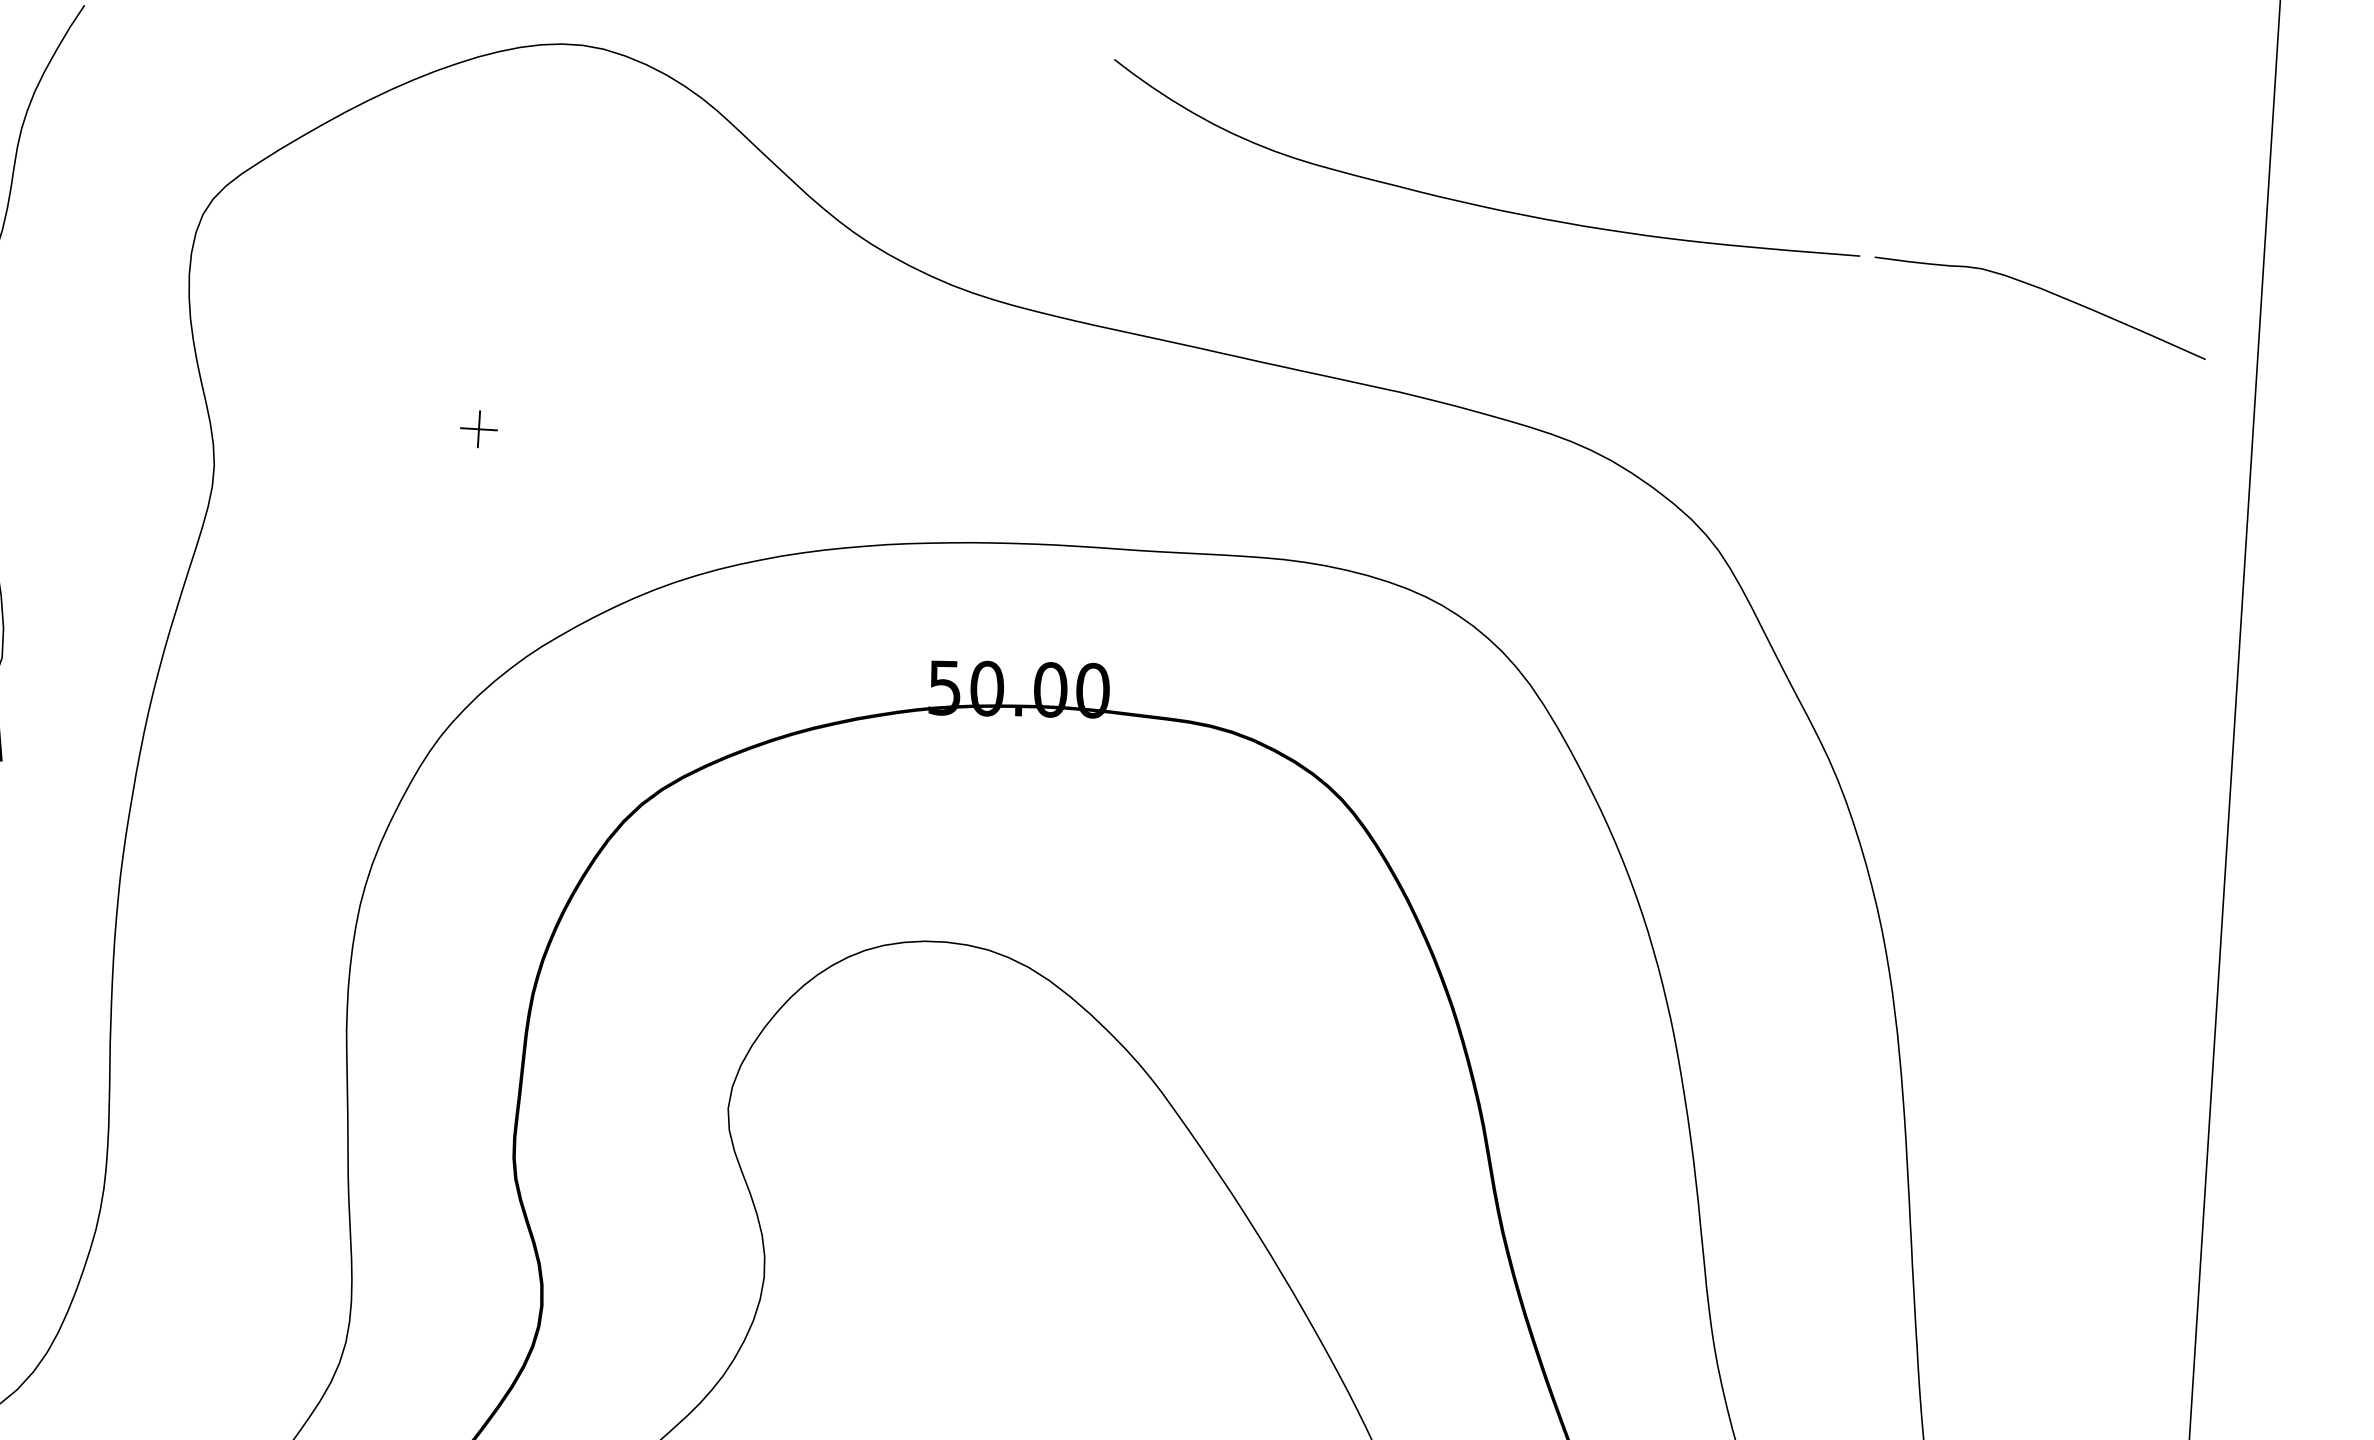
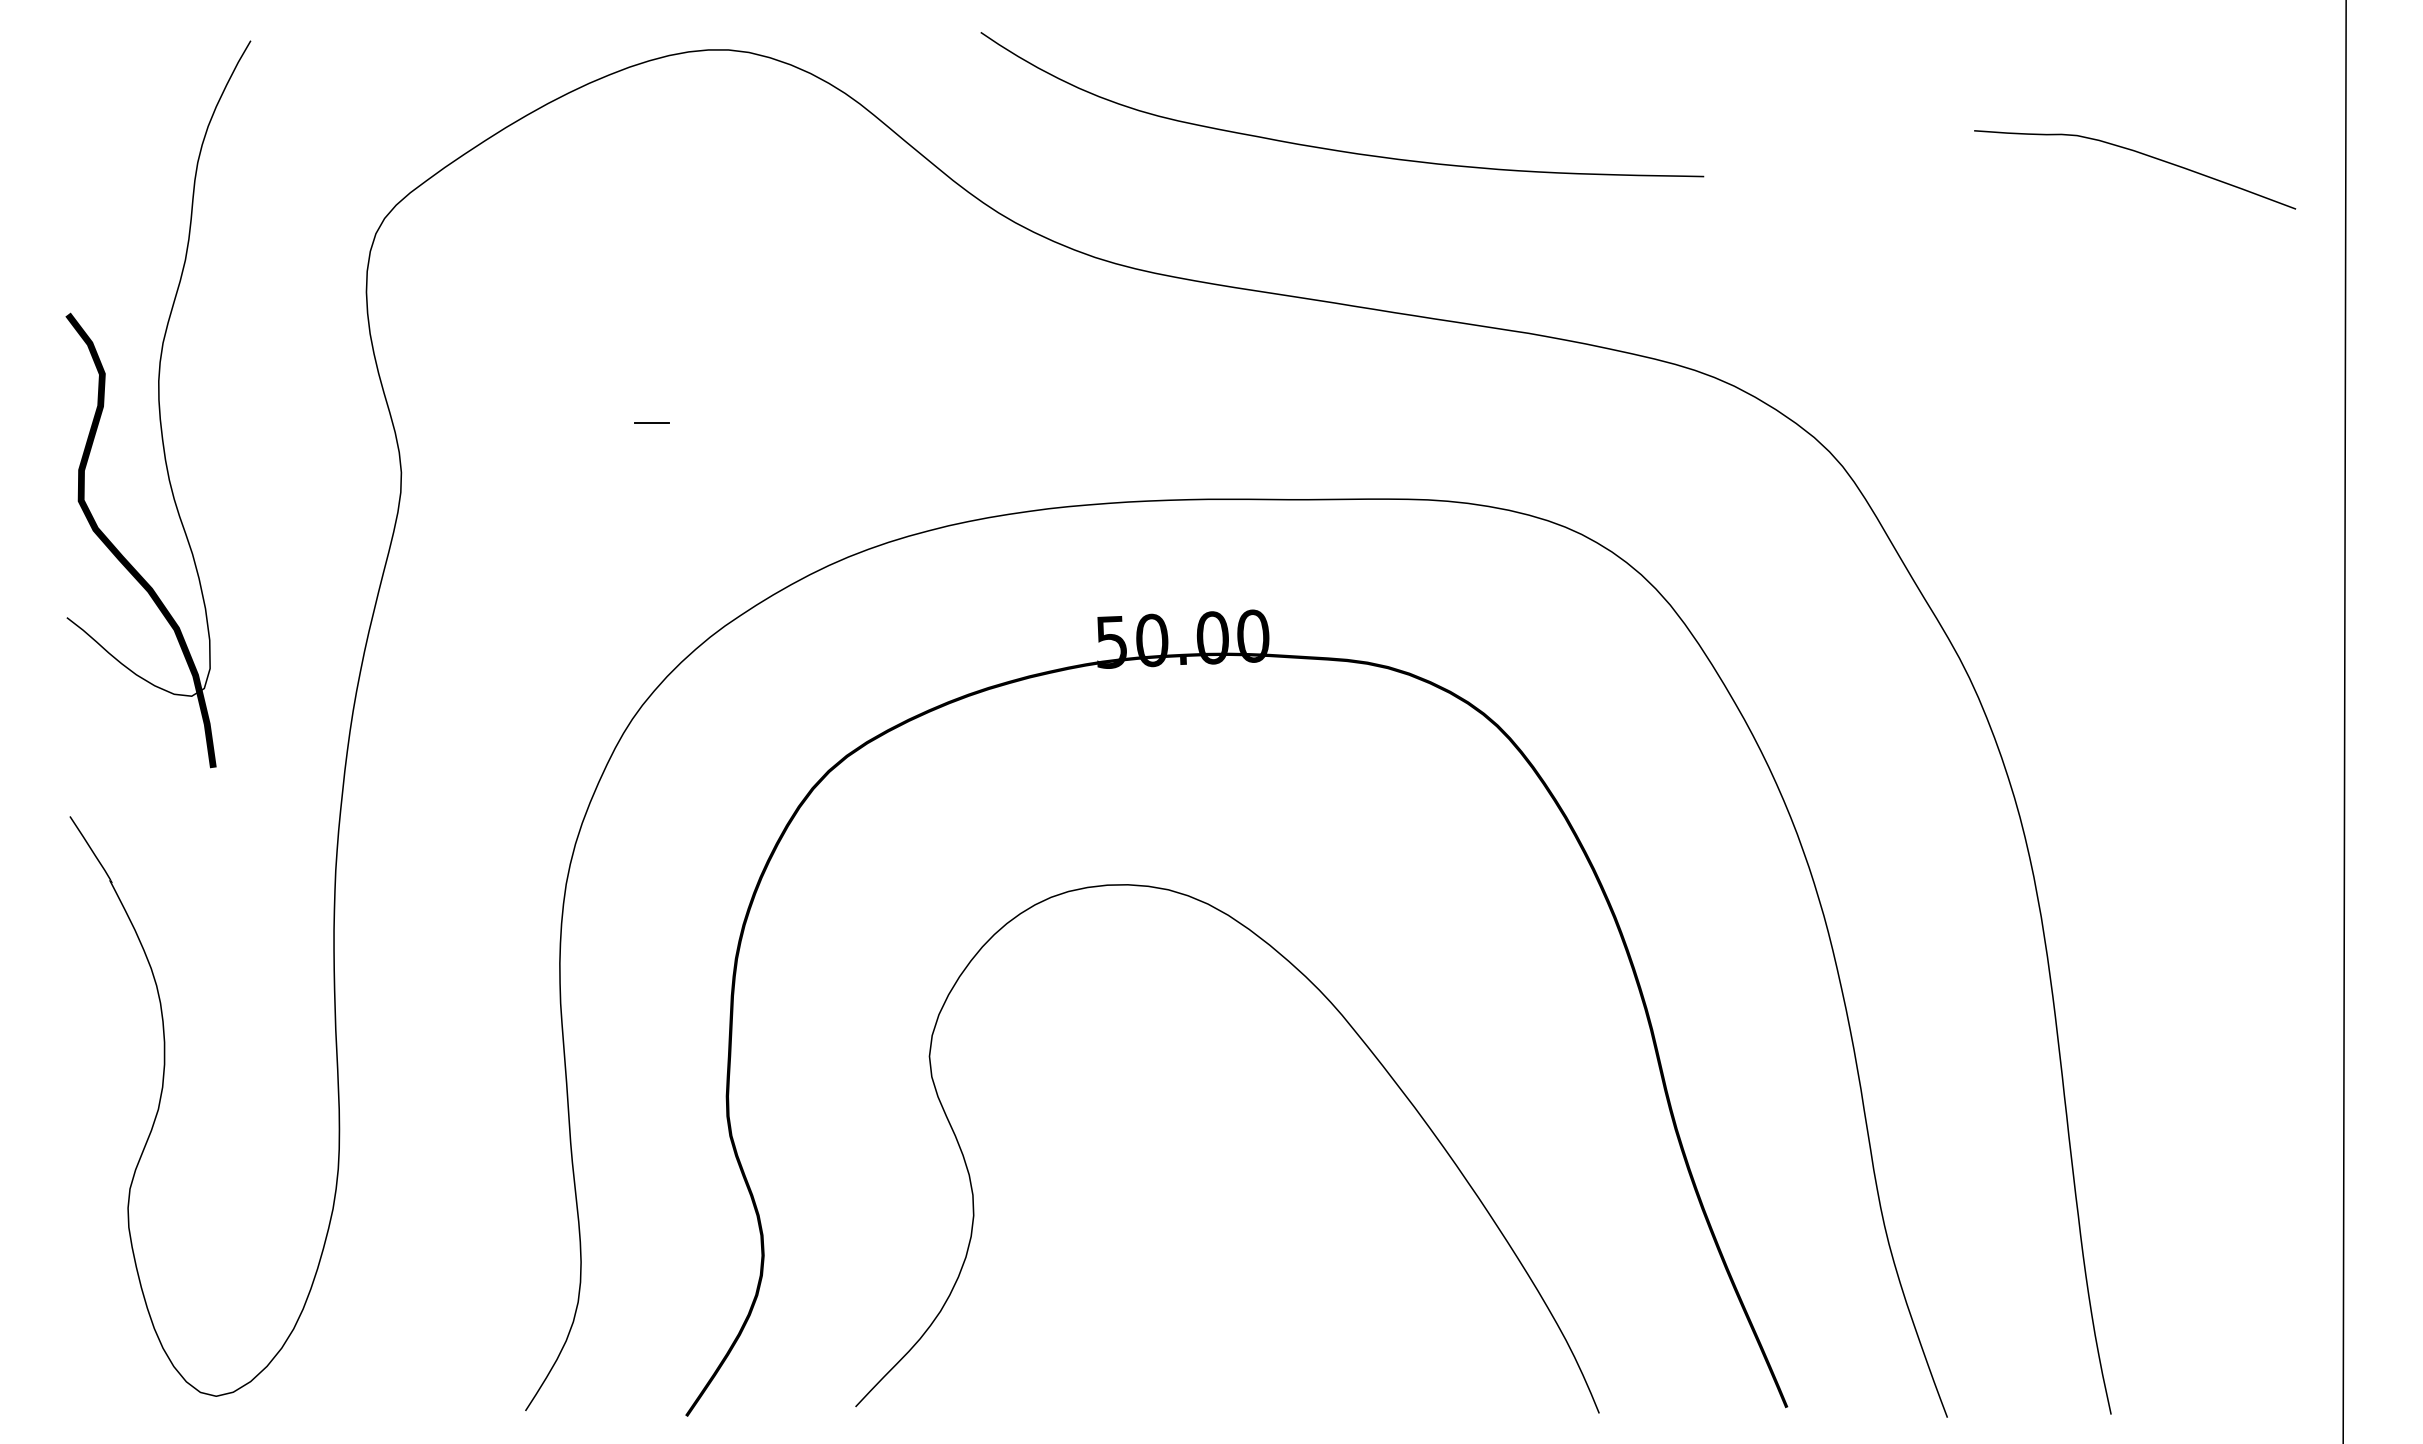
curve: (1478, 204) -> (1336, 149), moved
curve: (2047, 292) -> (2141, 154), moved
line: (478, 429) -> (651, 422), removed

